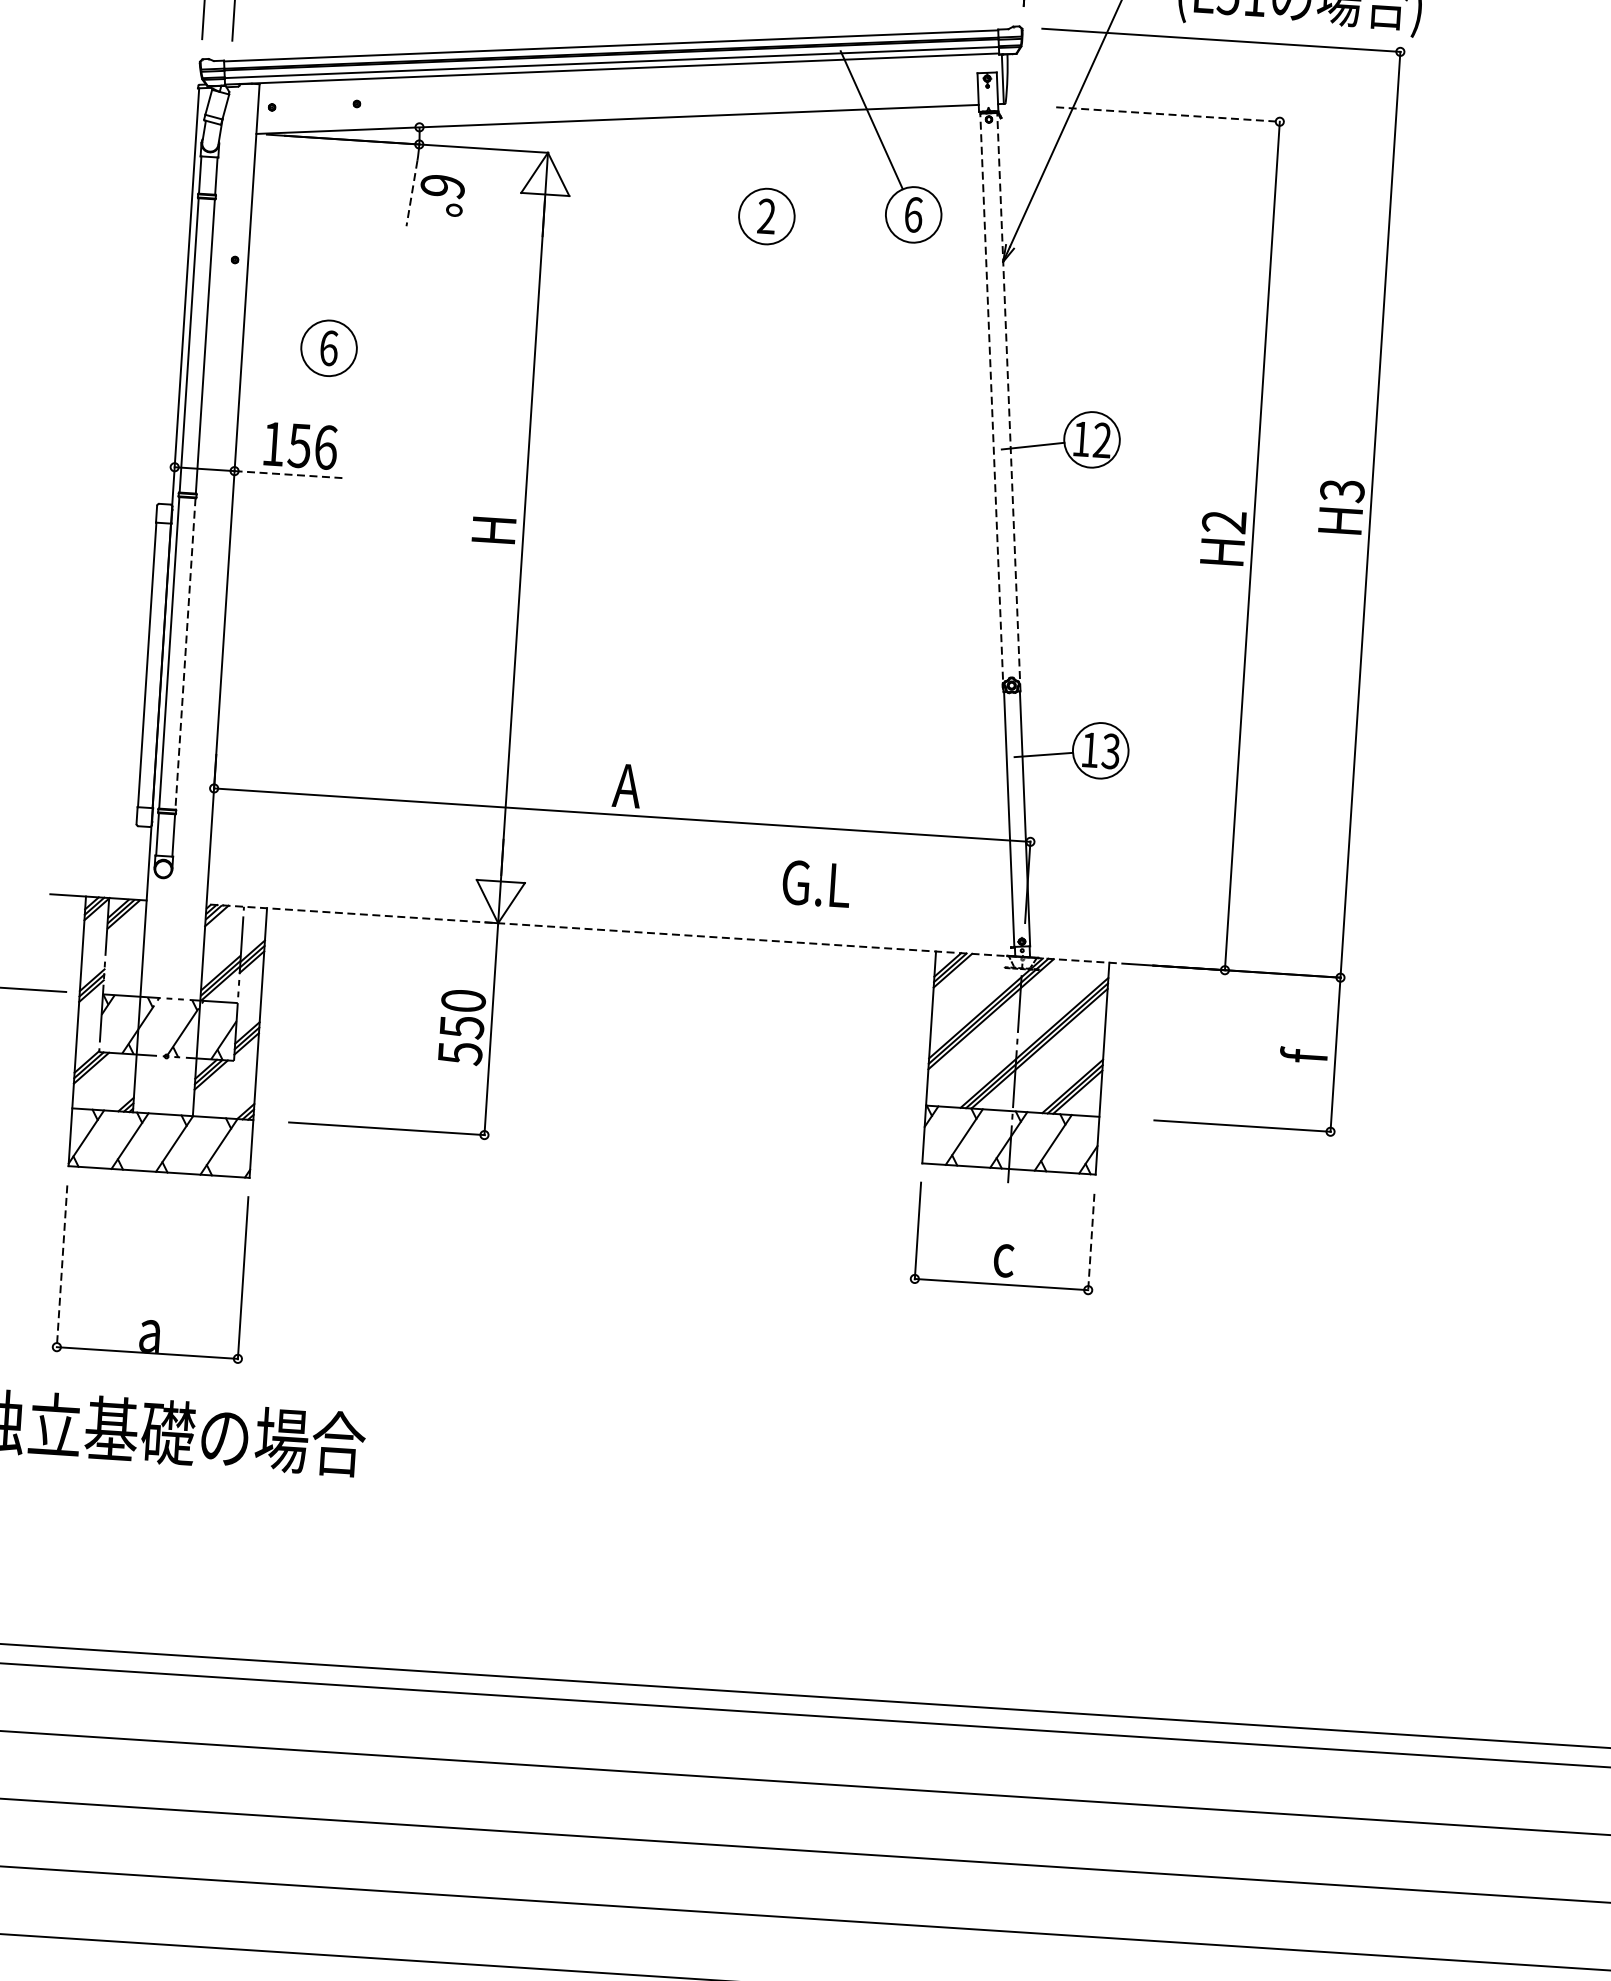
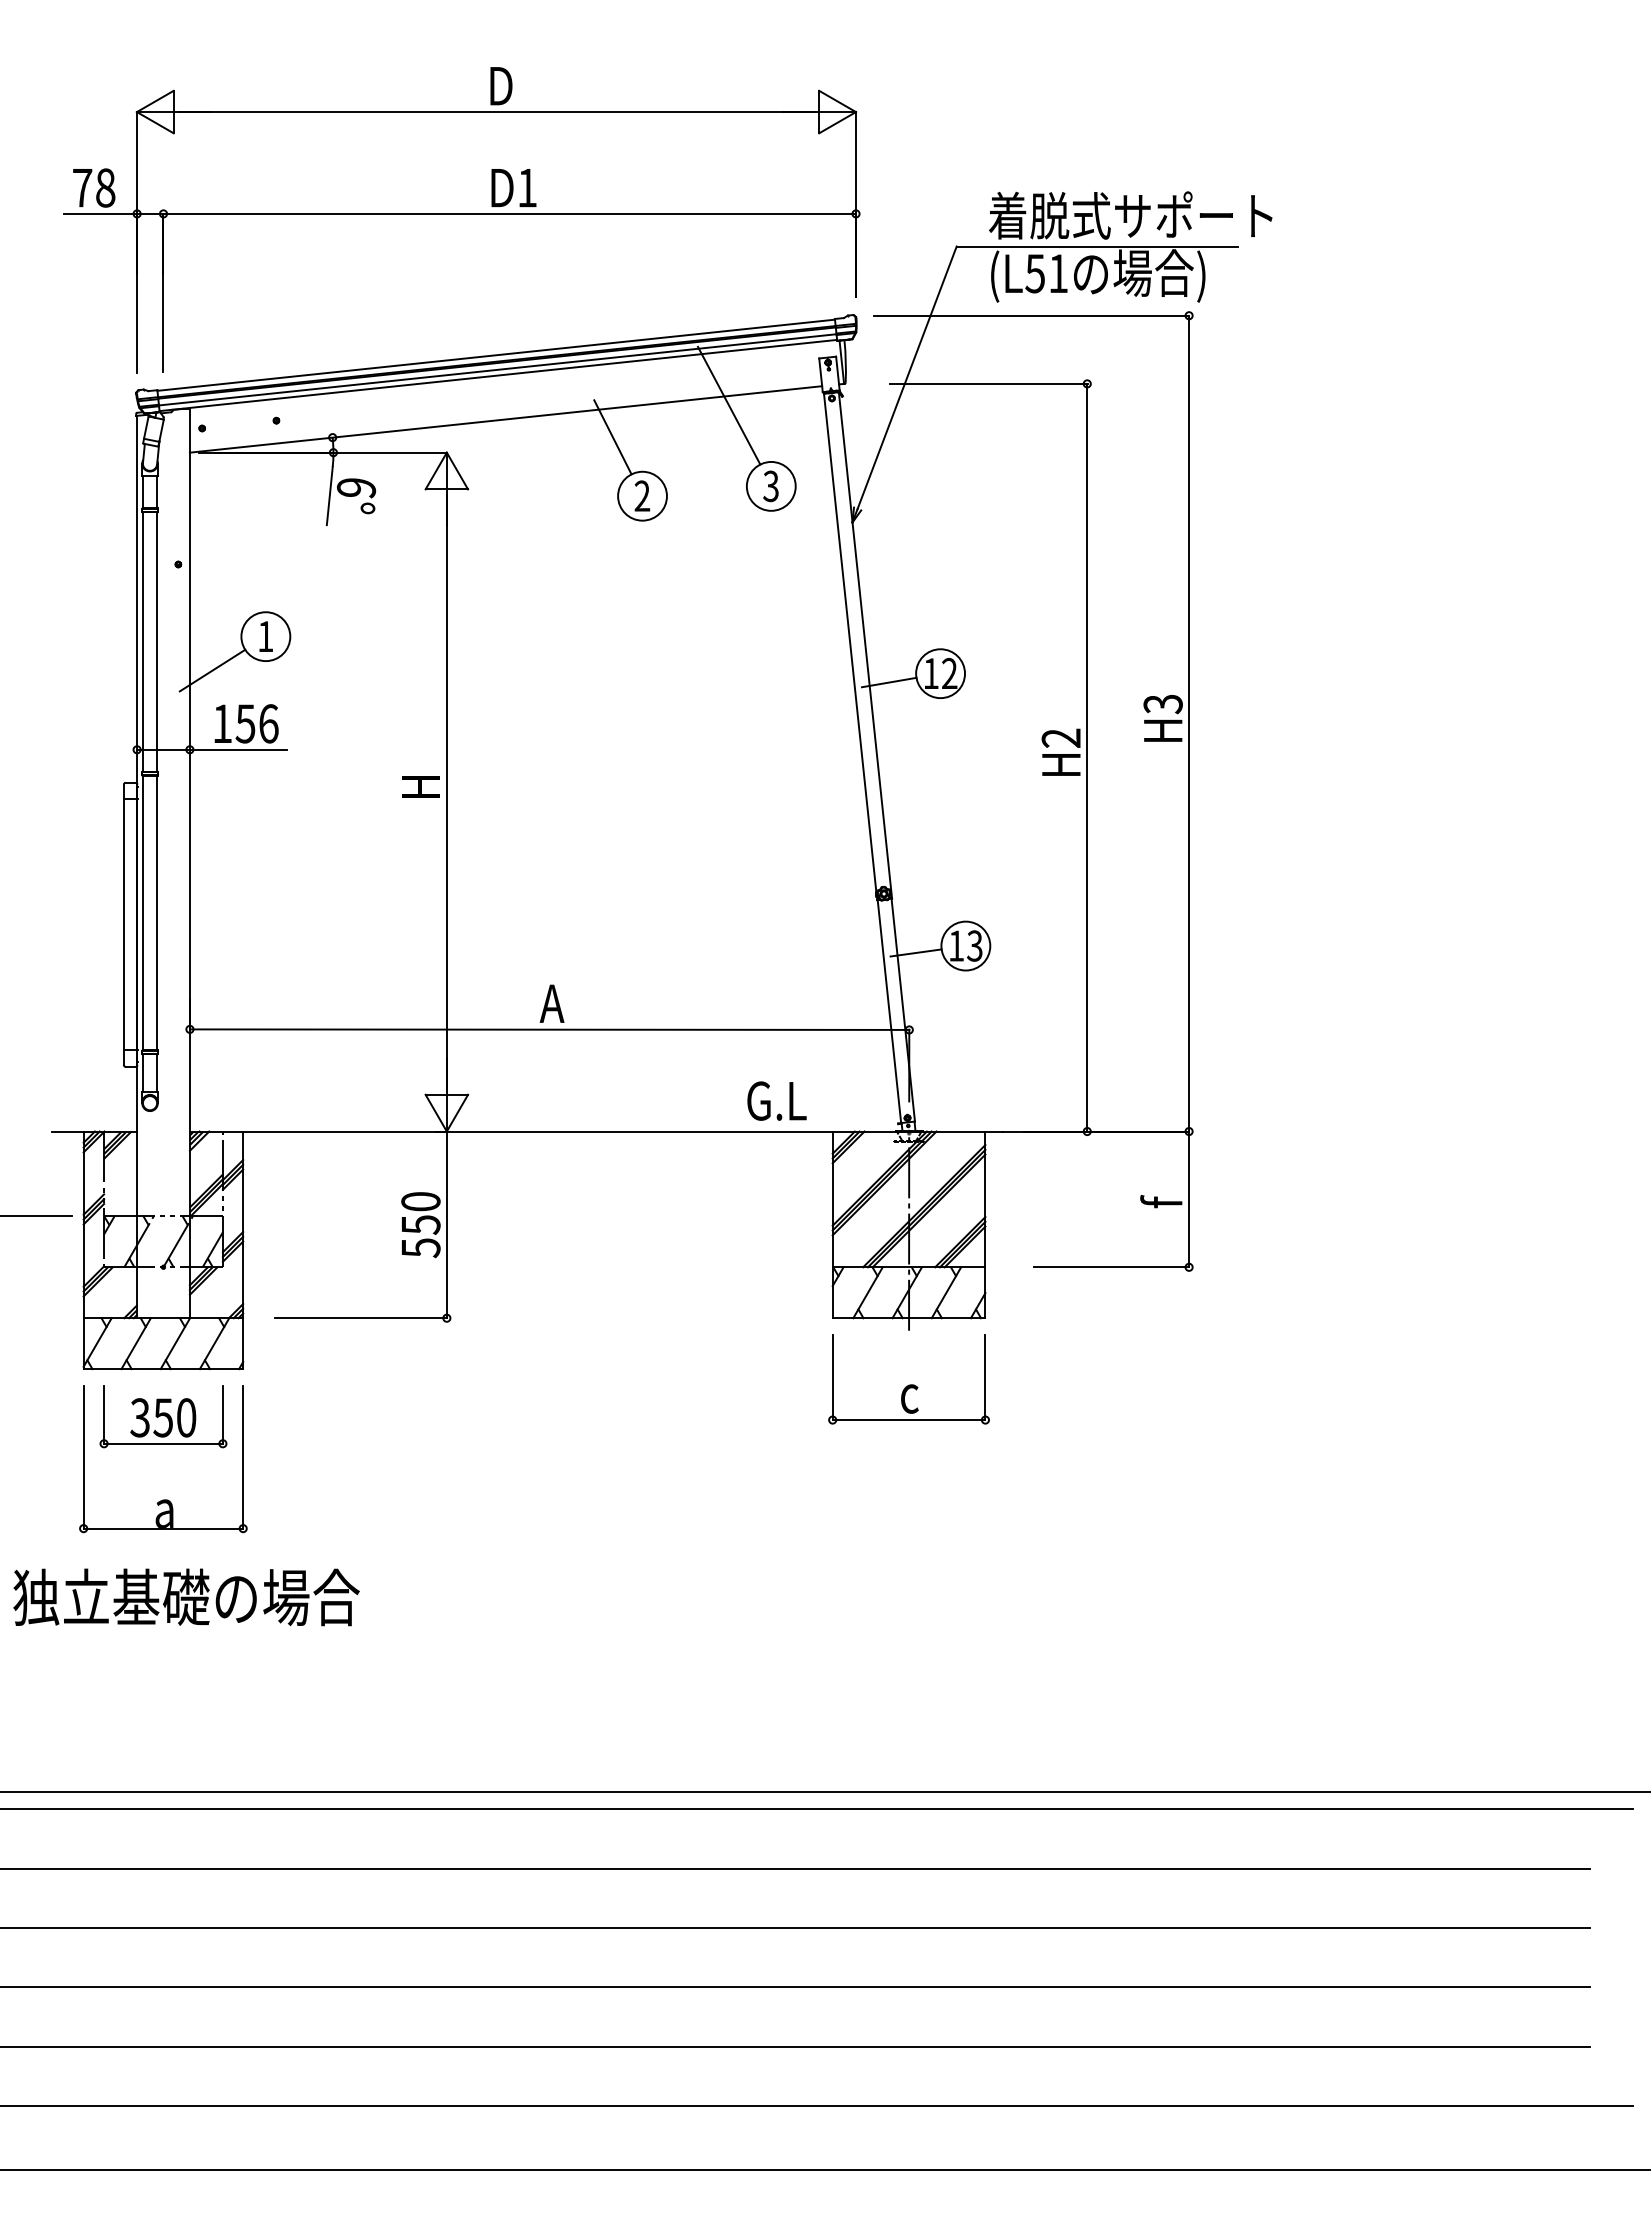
line: (1167, 114) -> (988, 383), dashed -> solid
line: (737, 147) -> (612, 437), added
line: (411, 193) -> (329, 496), dashed -> solid
text: (913, 215) -> (771, 486), 6 -> 3
text: (328, 348) -> (265, 636), 6 -> 1
line: (266, 382) -> (212, 670), added
line: (991, 402) -> (850, 646), dashed -> solid
line: (1008, 402) -> (865, 645), dashed -> solid
line: (289, 474) -> (238, 749), dashed -> solid
line: (185, 654) -> (157, 913), dashed -> solid
text: (816, 883) -> (776, 1100), moved
line: (667, 934) -> (596, 1131), dashed -> solid
part: (155, 1225) -> (163, 1416), added
line: (1091, 1241) -> (985, 1377), dashed -> solid
line: (61, 1267) -> (83, 1458), dashed -> solid

